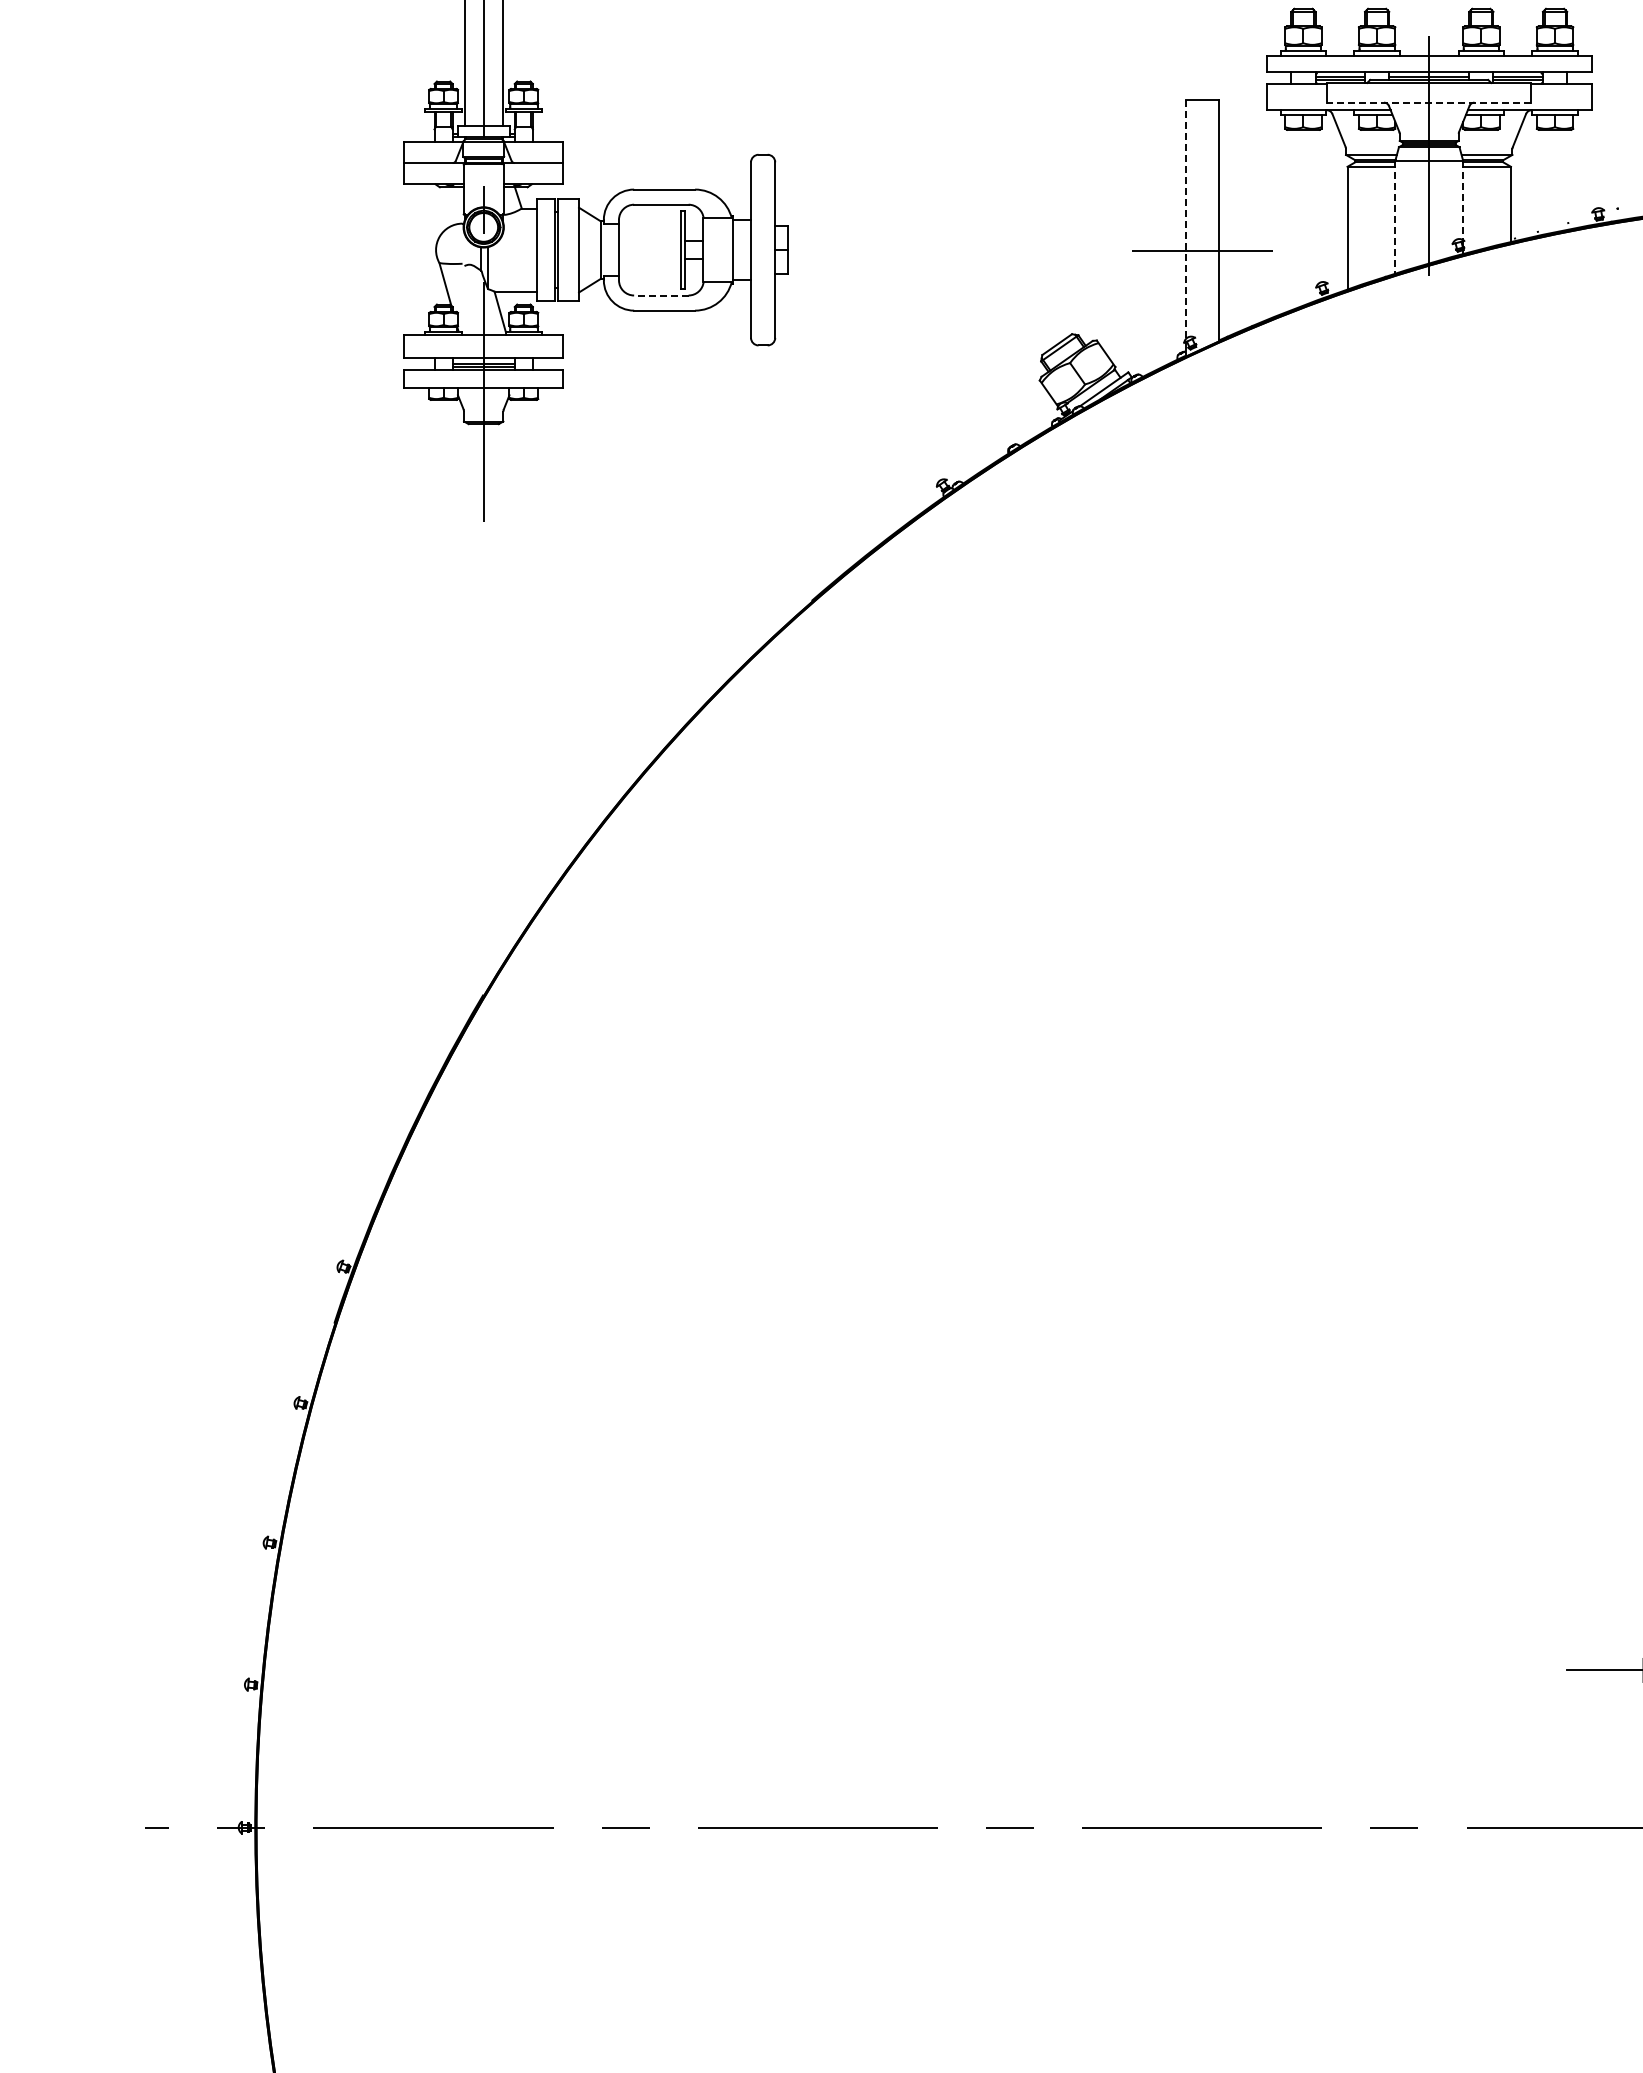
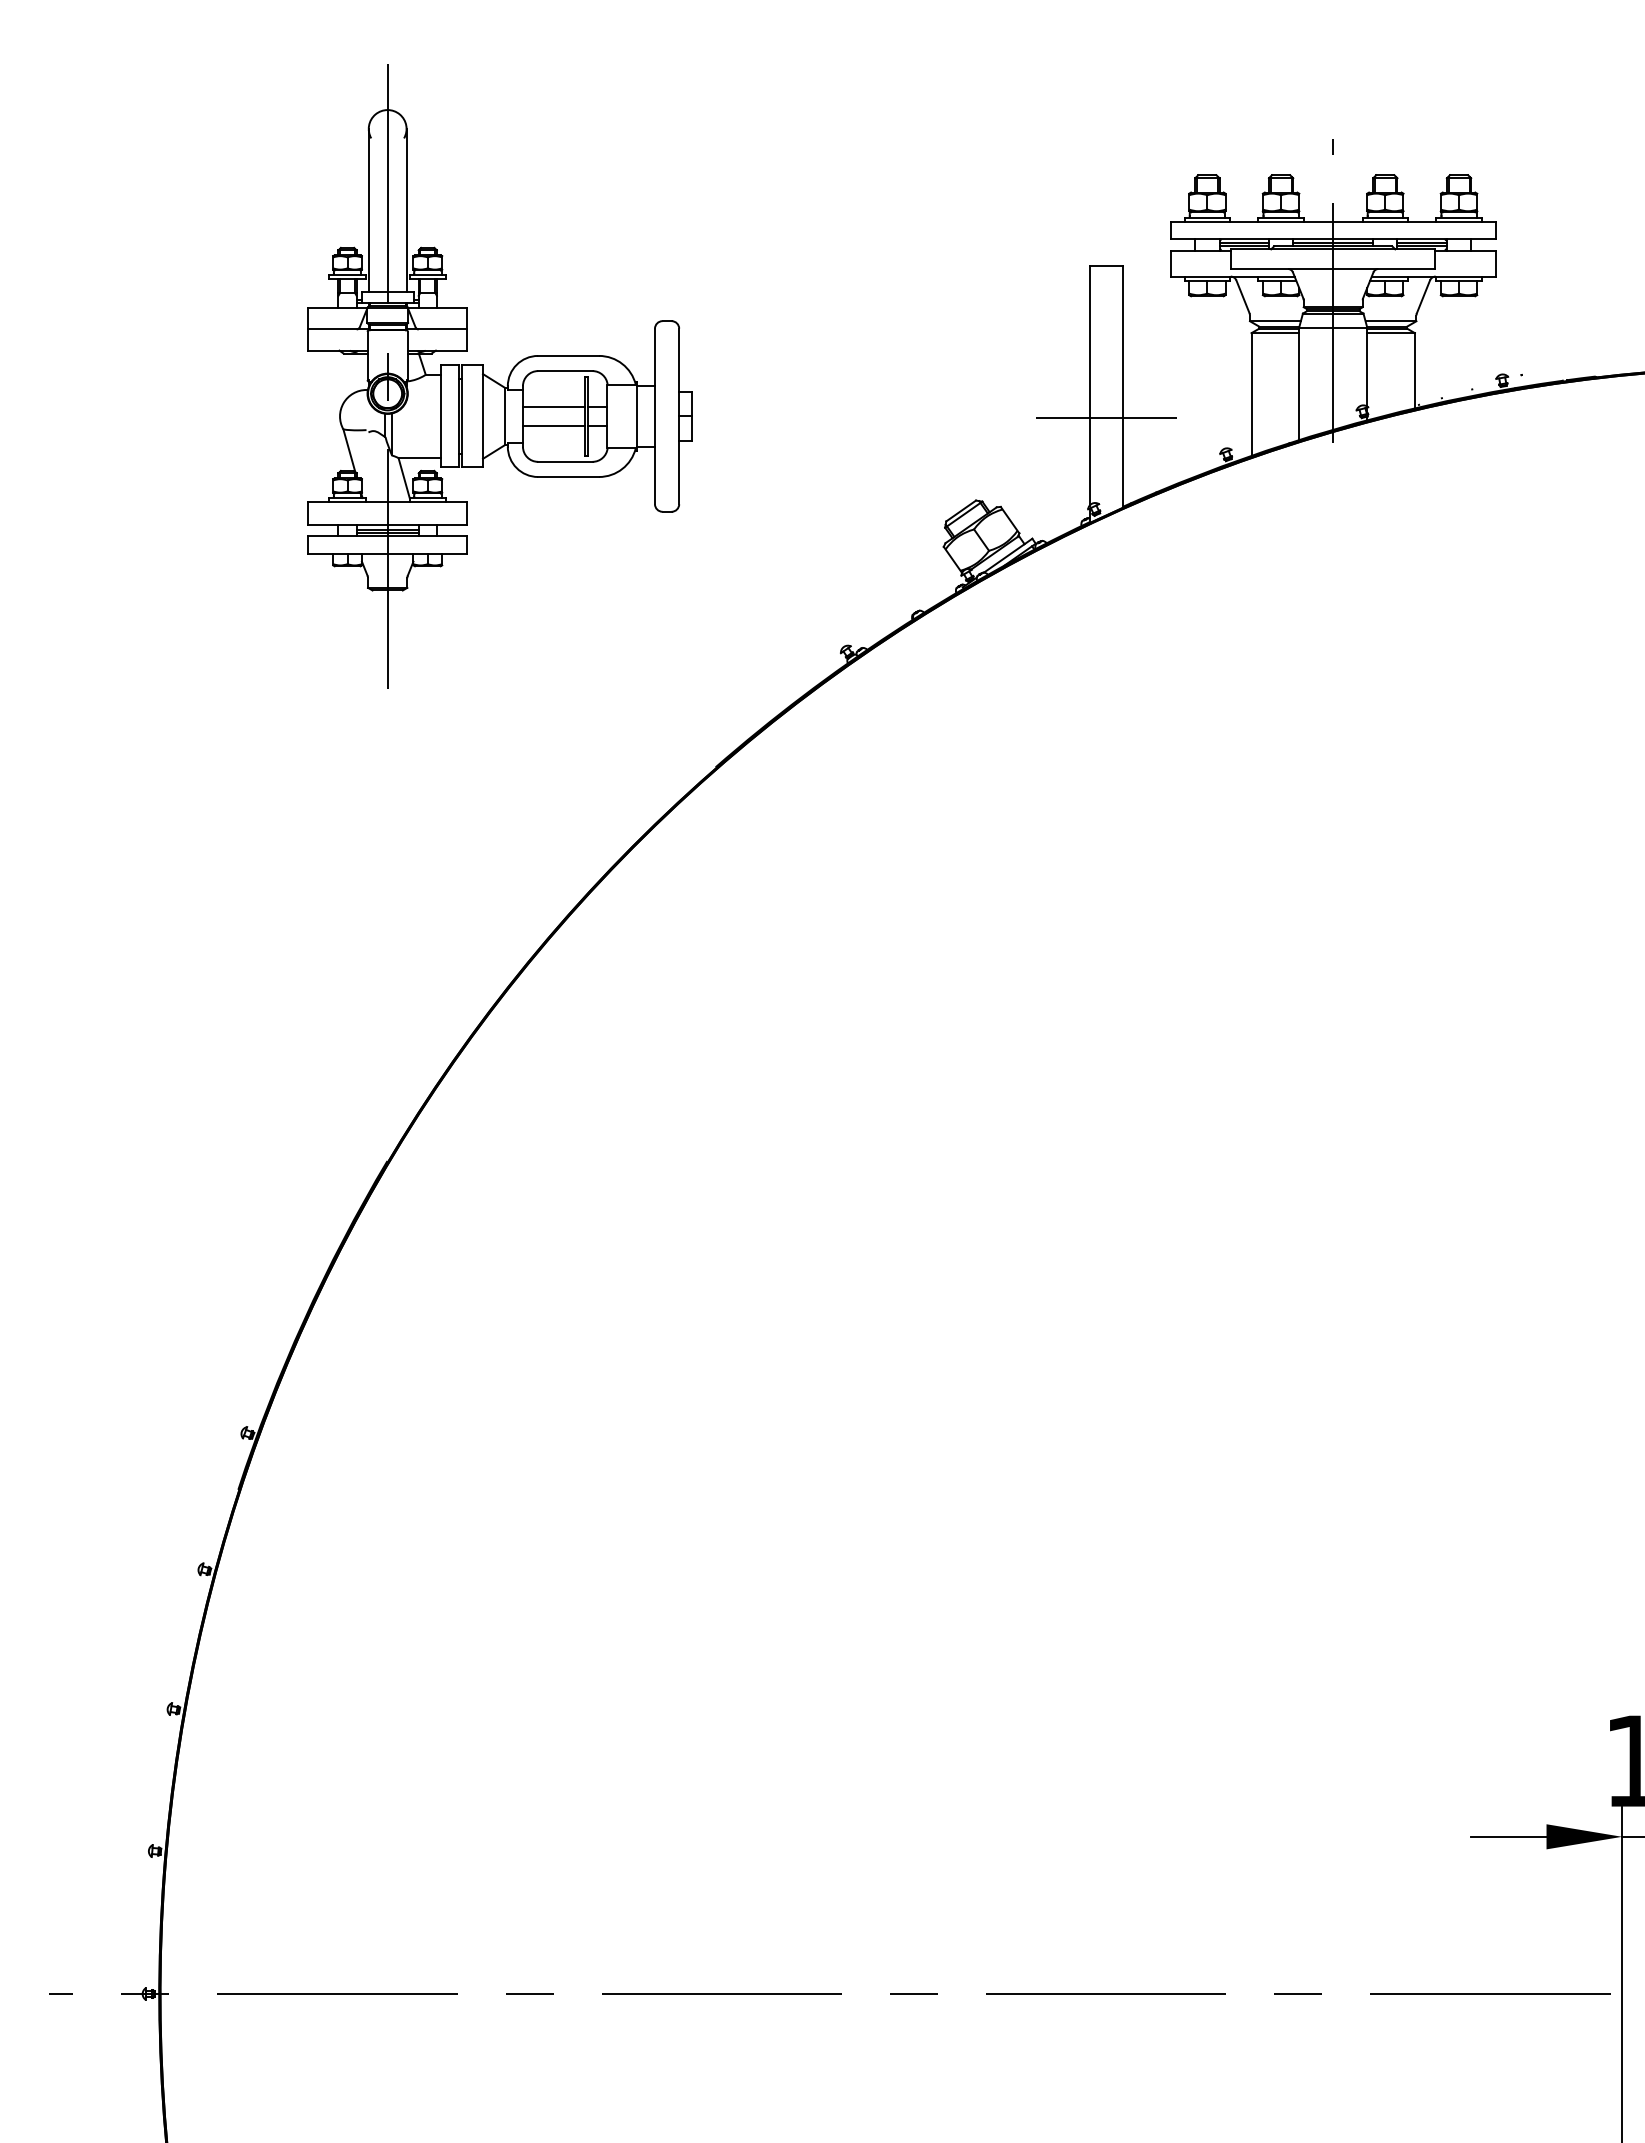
line: (1428, 103) -> (1332, 269), dashed -> solid
line: (1463, 201) -> (1367, 367), dashed -> solid
line: (1395, 218) -> (1299, 384), dashed -> solid
line: (1185, 219) -> (1089, 385), dashed -> solid
line: (649, 241) -> (553, 407), added
line: (649, 259) -> (553, 425), added
line: (660, 295) -> (564, 461), dashed -> solid

